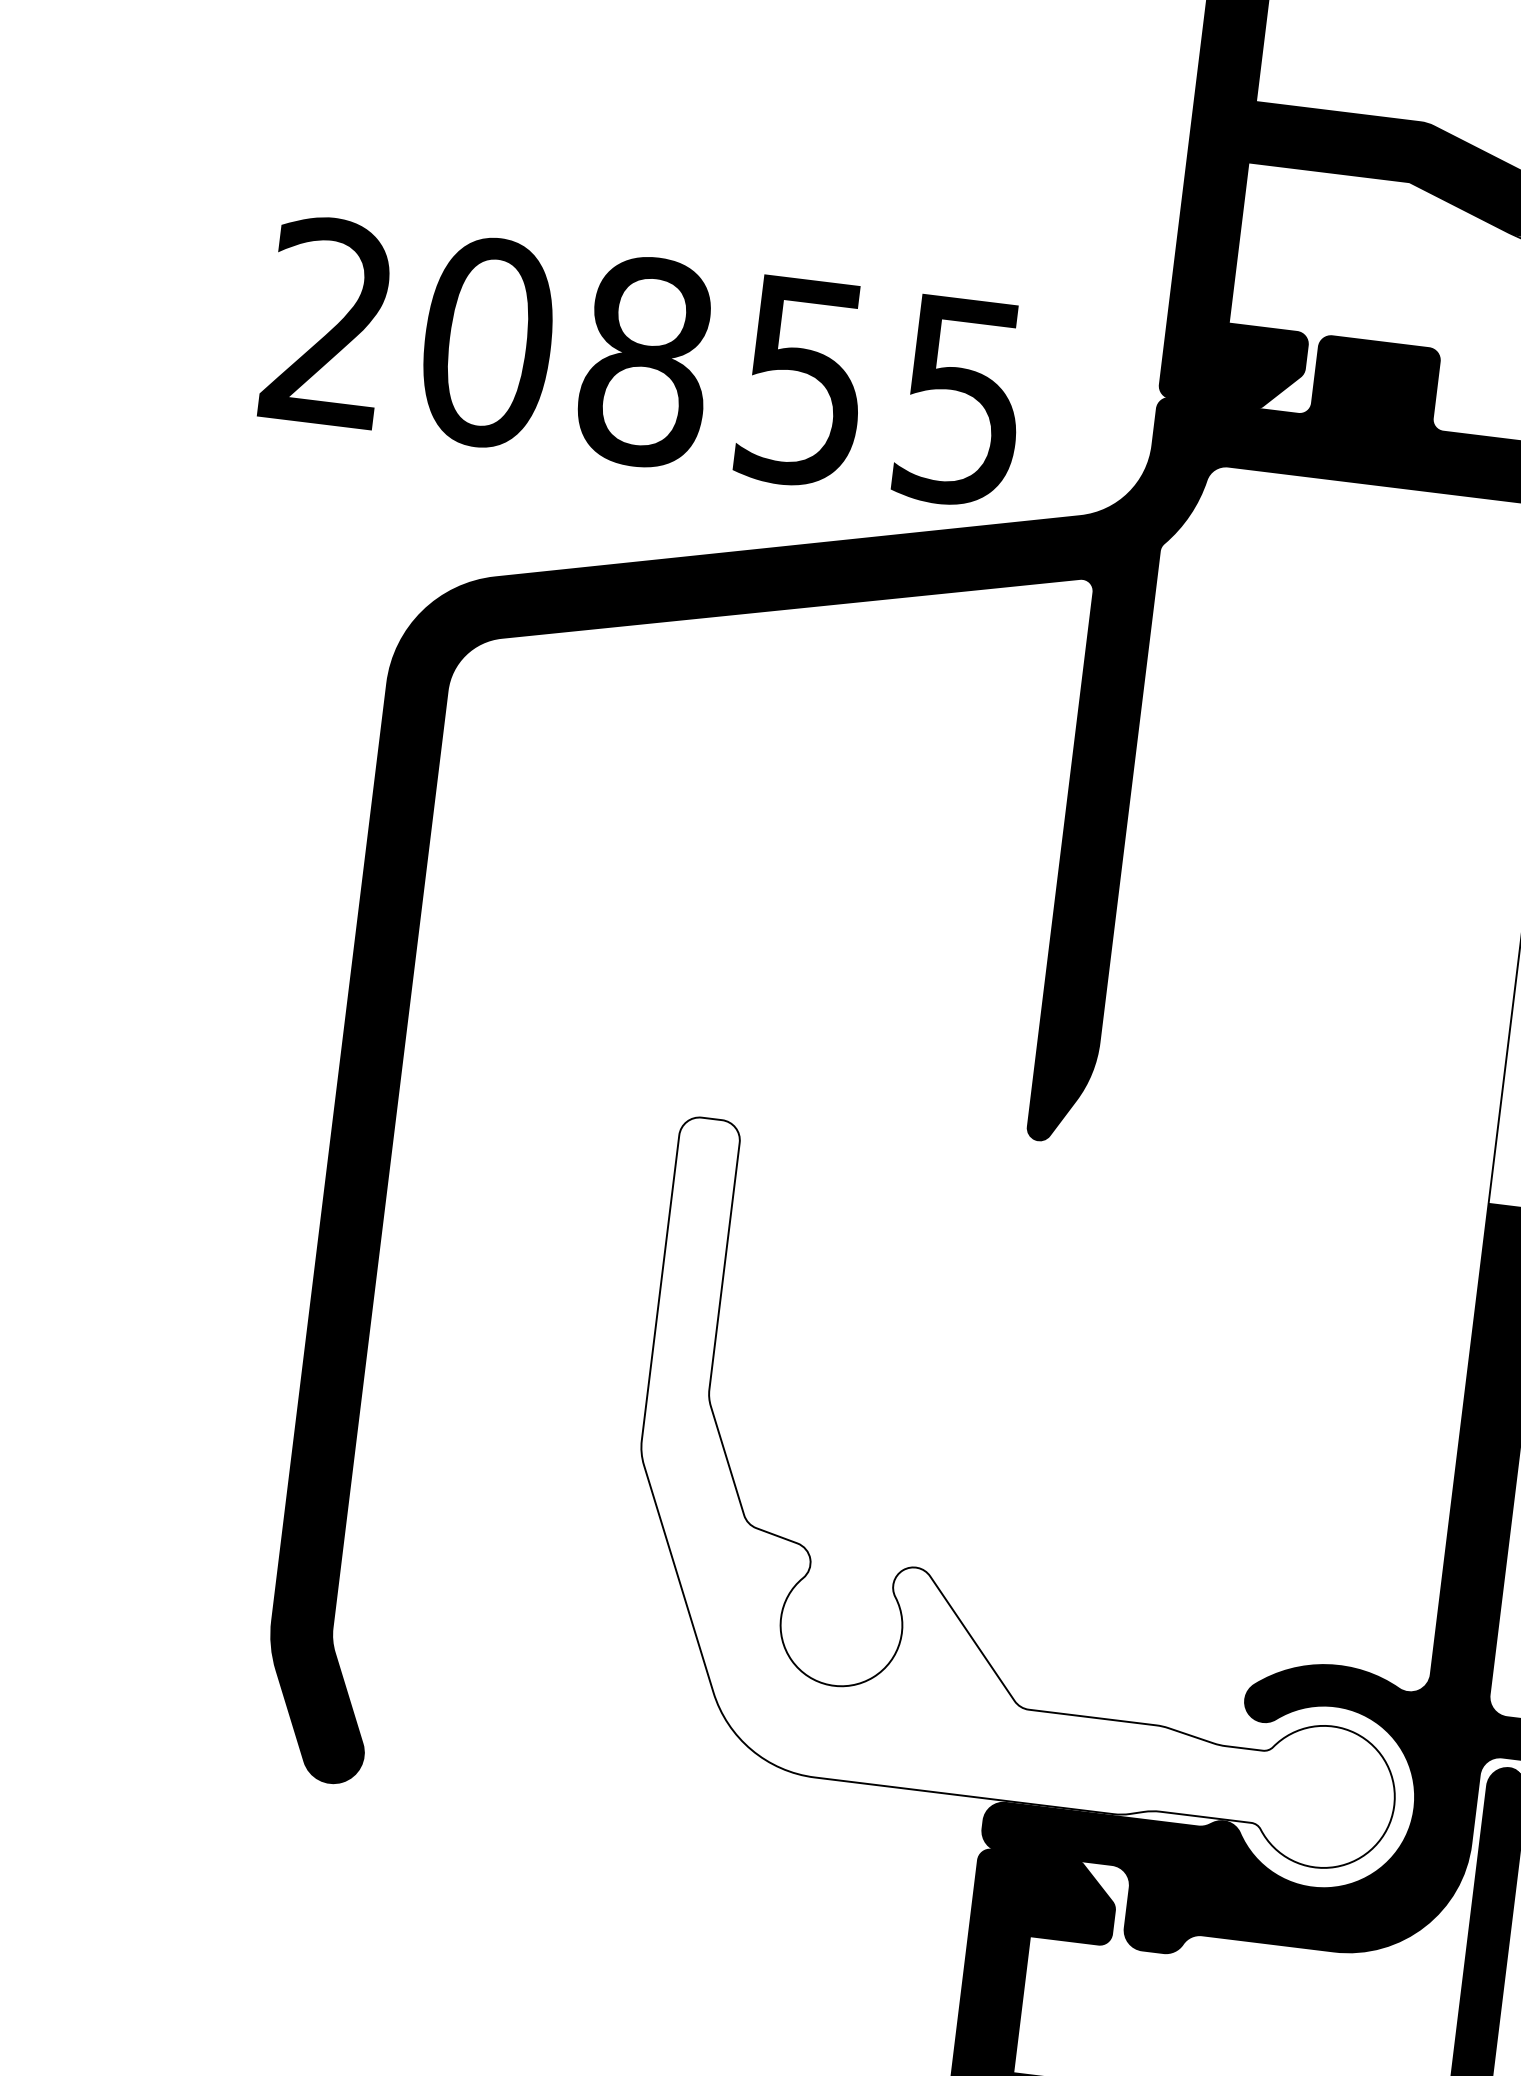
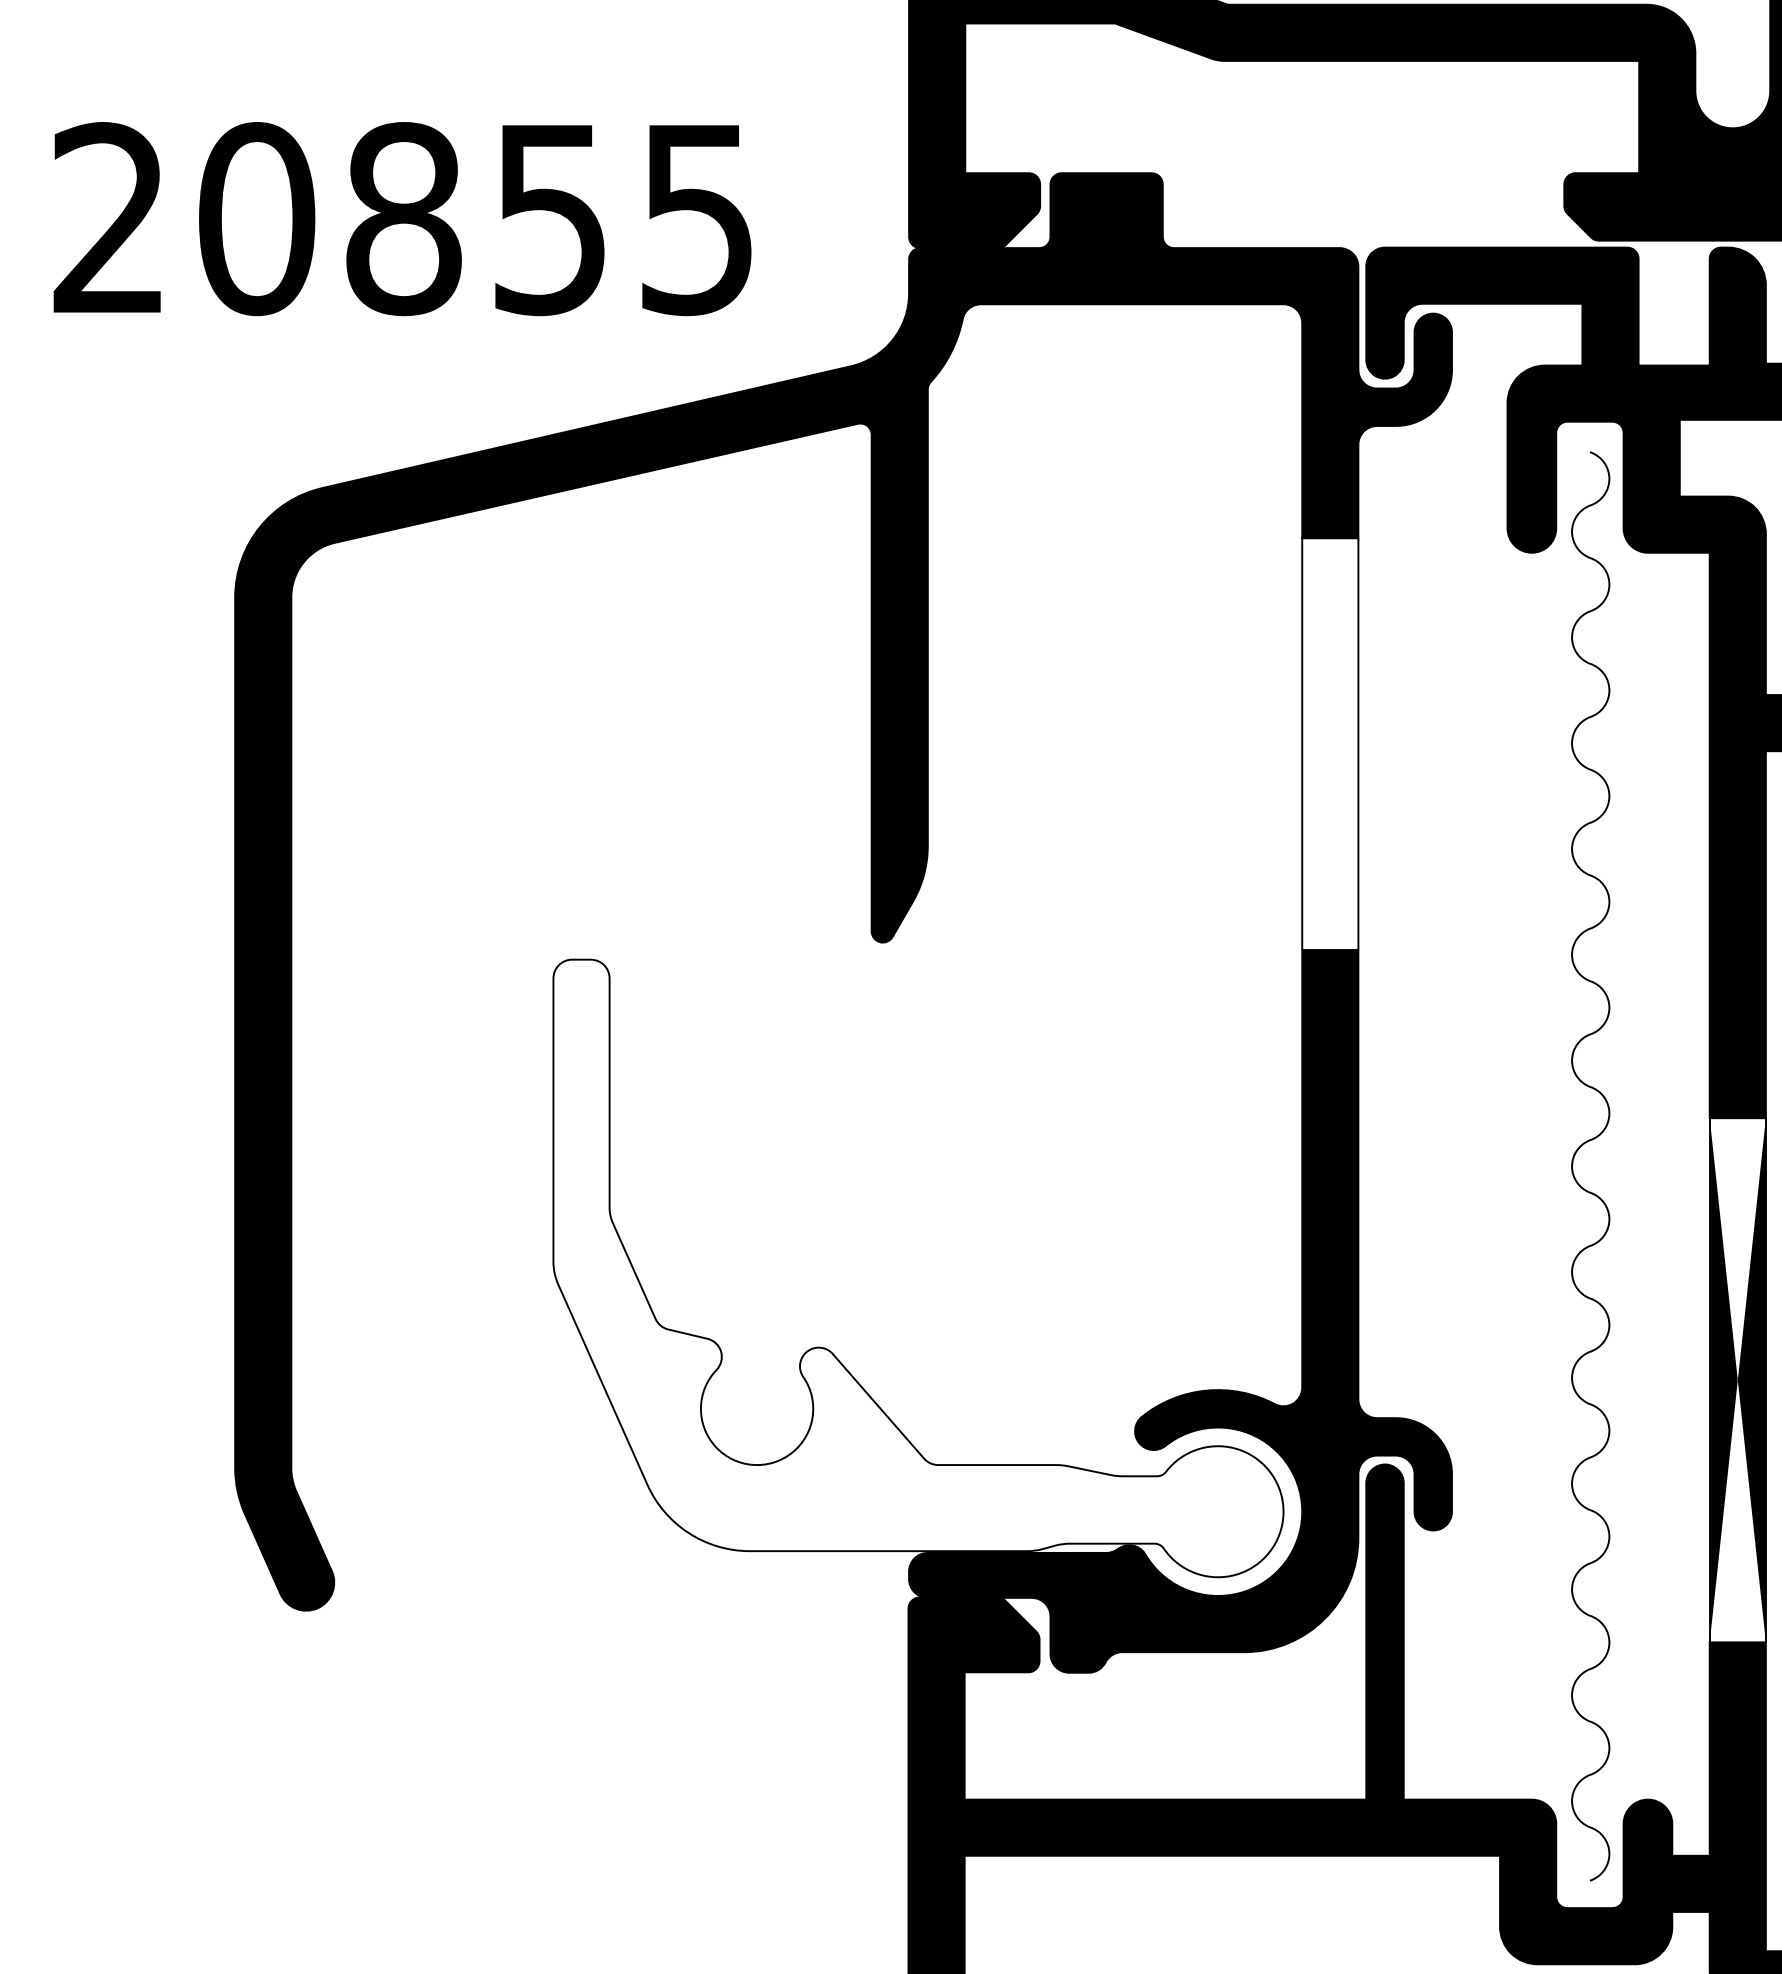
text: (644, 362) -> (402, 219), moved

